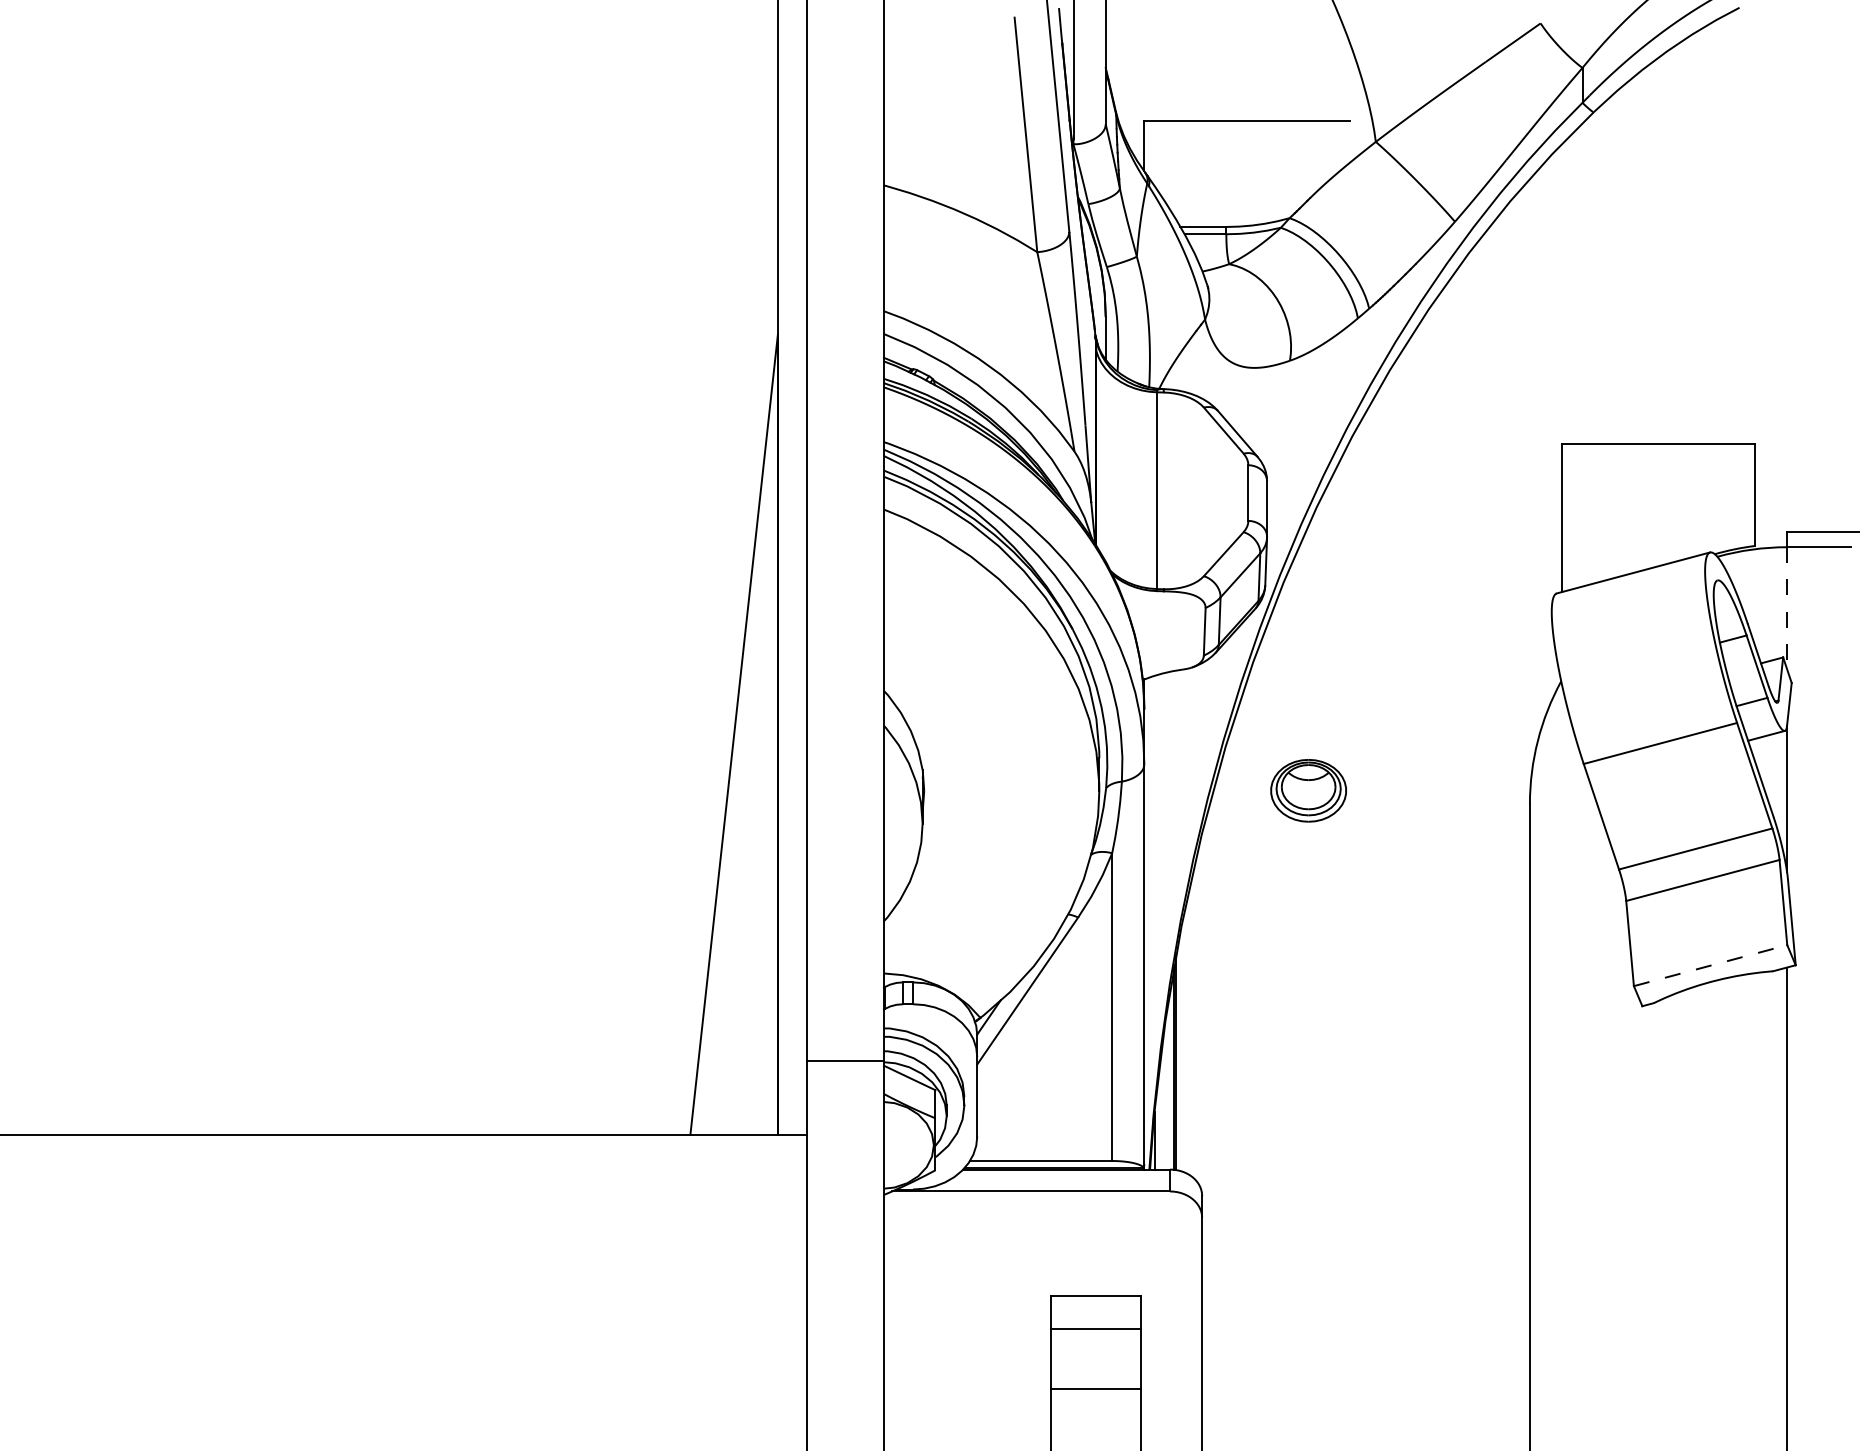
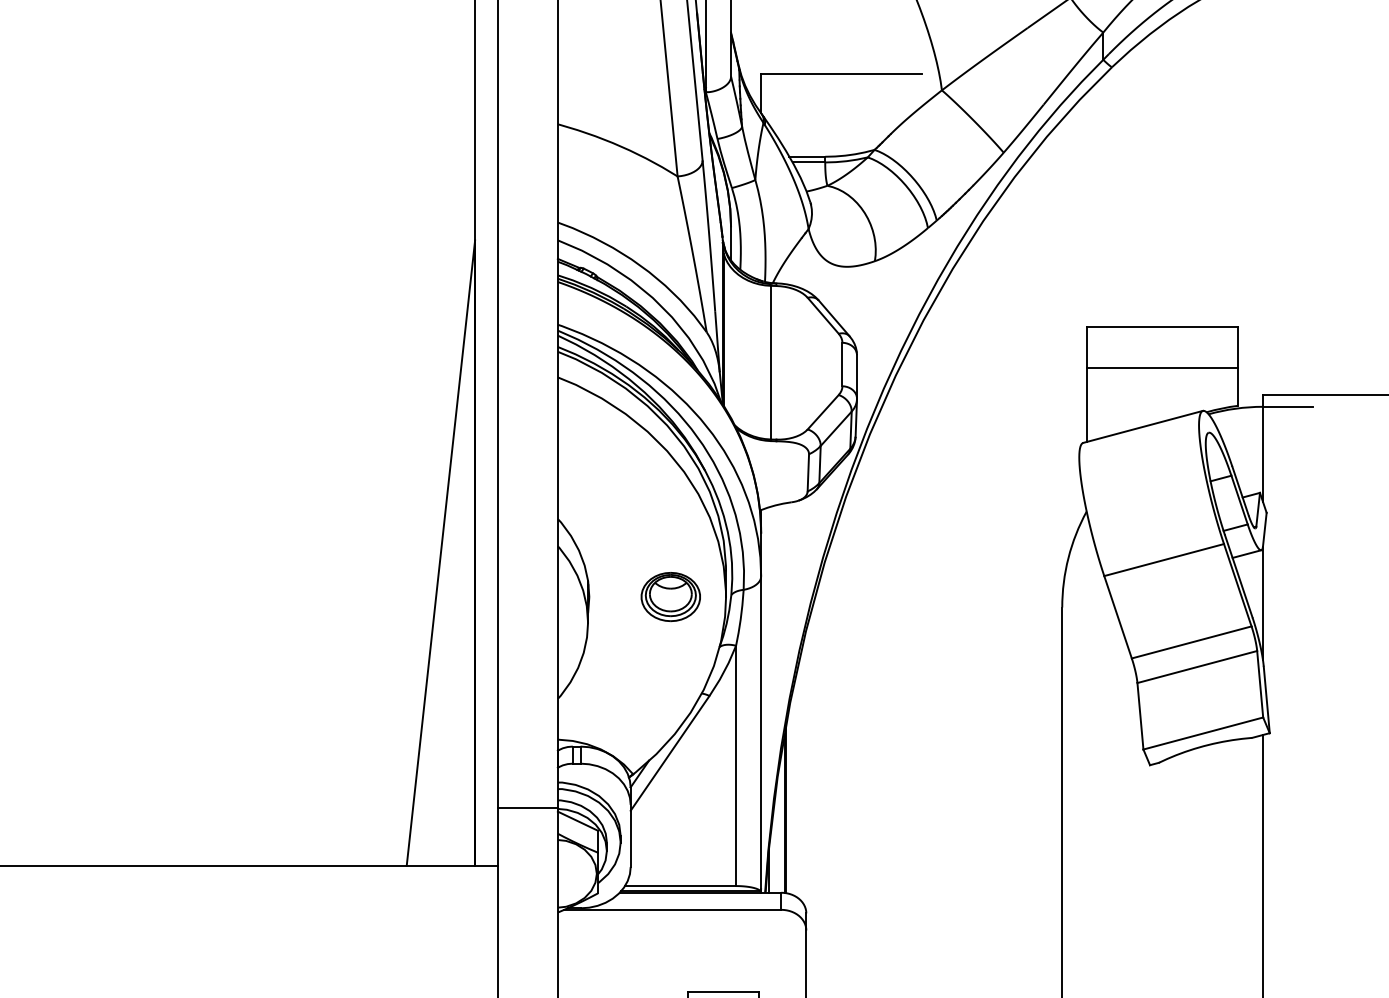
line: (1658, 497) -> (1162, 367), added
line: (1786, 608) -> (1262, 454), dashed -> solid
part: (1308, 790) -> (670, 596), moved
line: (1711, 965) -> (1204, 733), dashed -> solid

